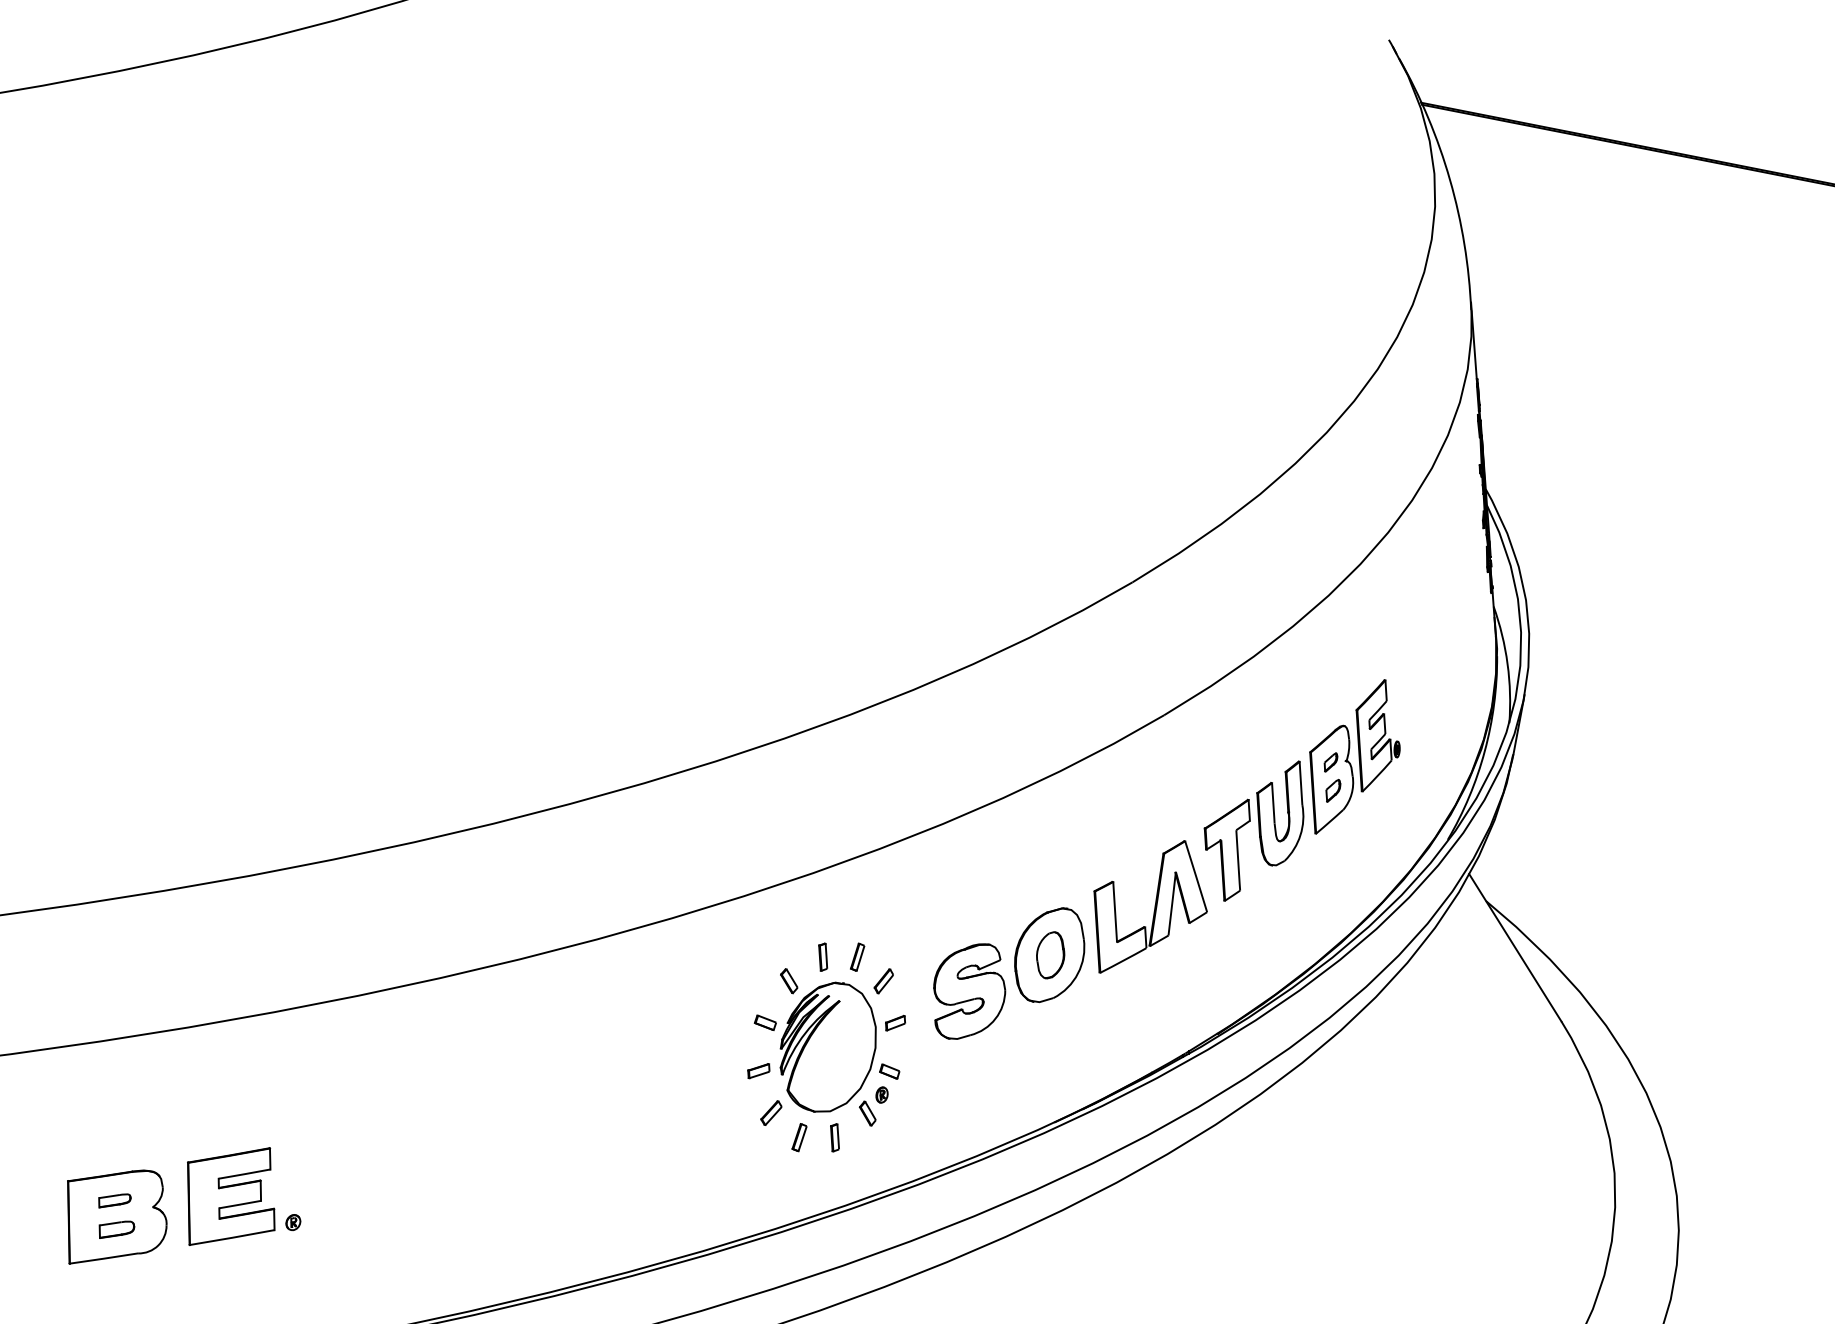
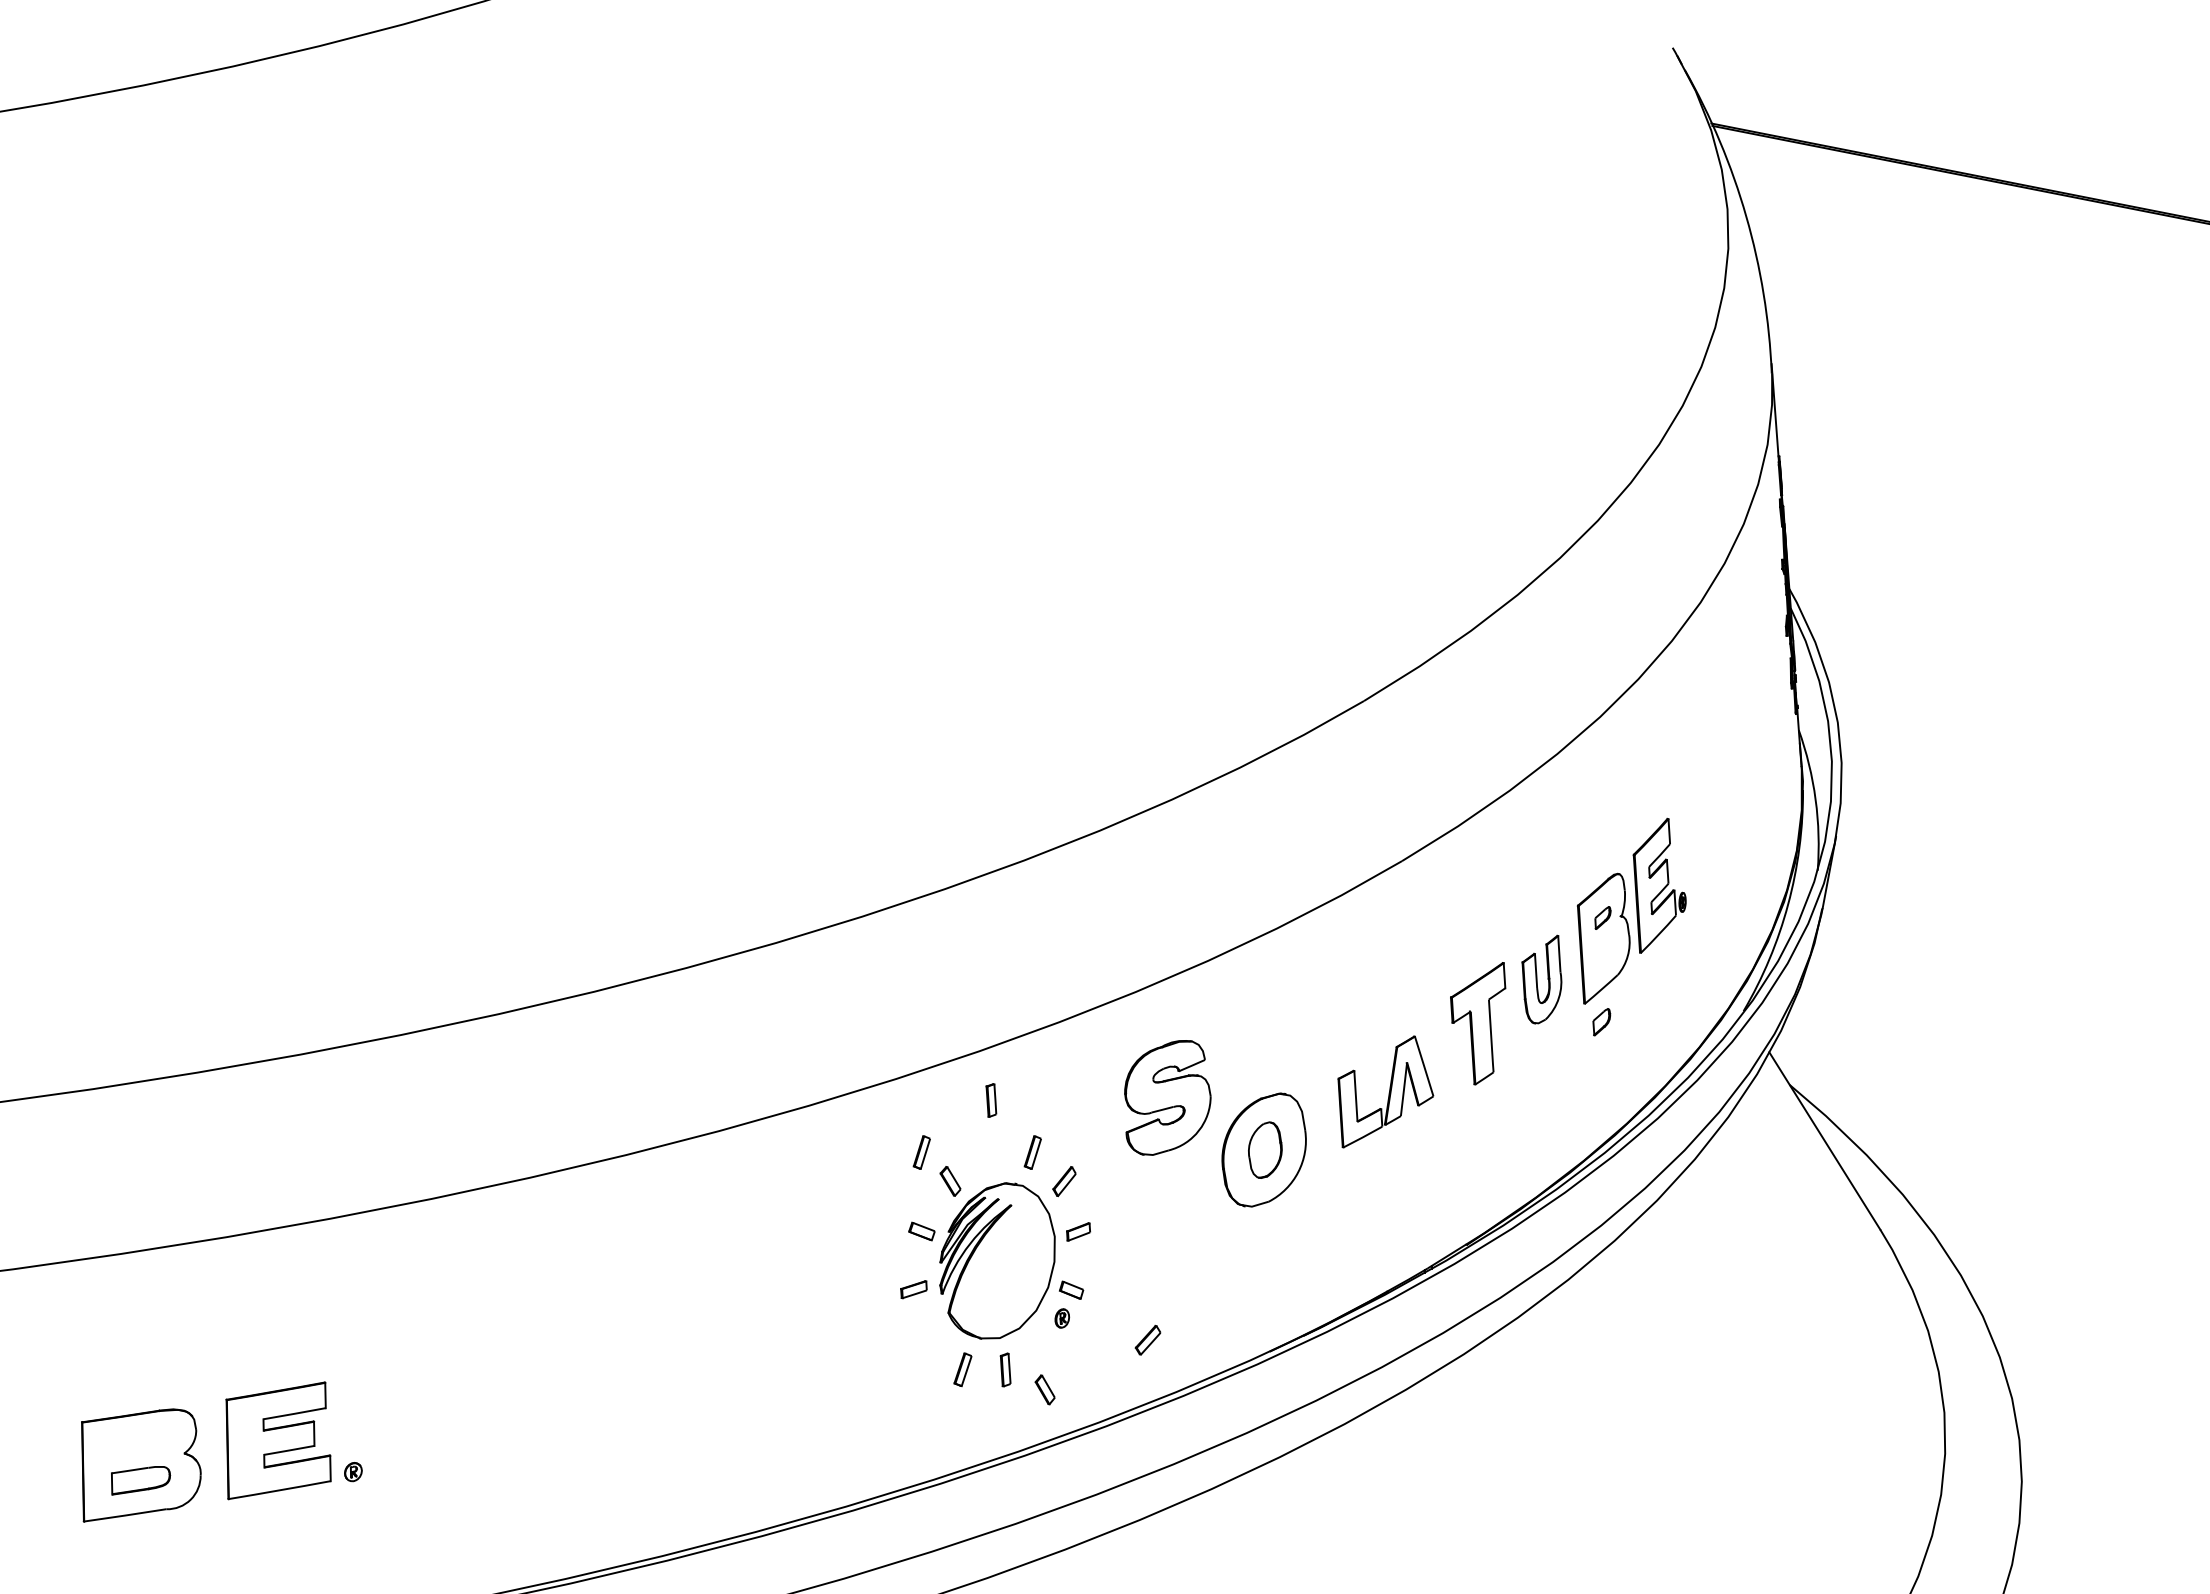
part: (1333, 791) -> (1601, 1022), moved
part: (1279, 813) -> (1541, 979), size x0.7
part: (1150, 906) -> (1385, 1091), size x0.7
part: (765, 957) -> (921, 1152), added
part: (823, 957) -> (991, 1100), moved
part: (969, 991) -> (1167, 1097), moved
part: (770, 1112) -> (1147, 1339), moved
part: (867, 1113) -> (1044, 1389), moved
part: (114, 1200) -> (138, 1445), removed
part: (116, 1229) -> (140, 1480), size x1.4

